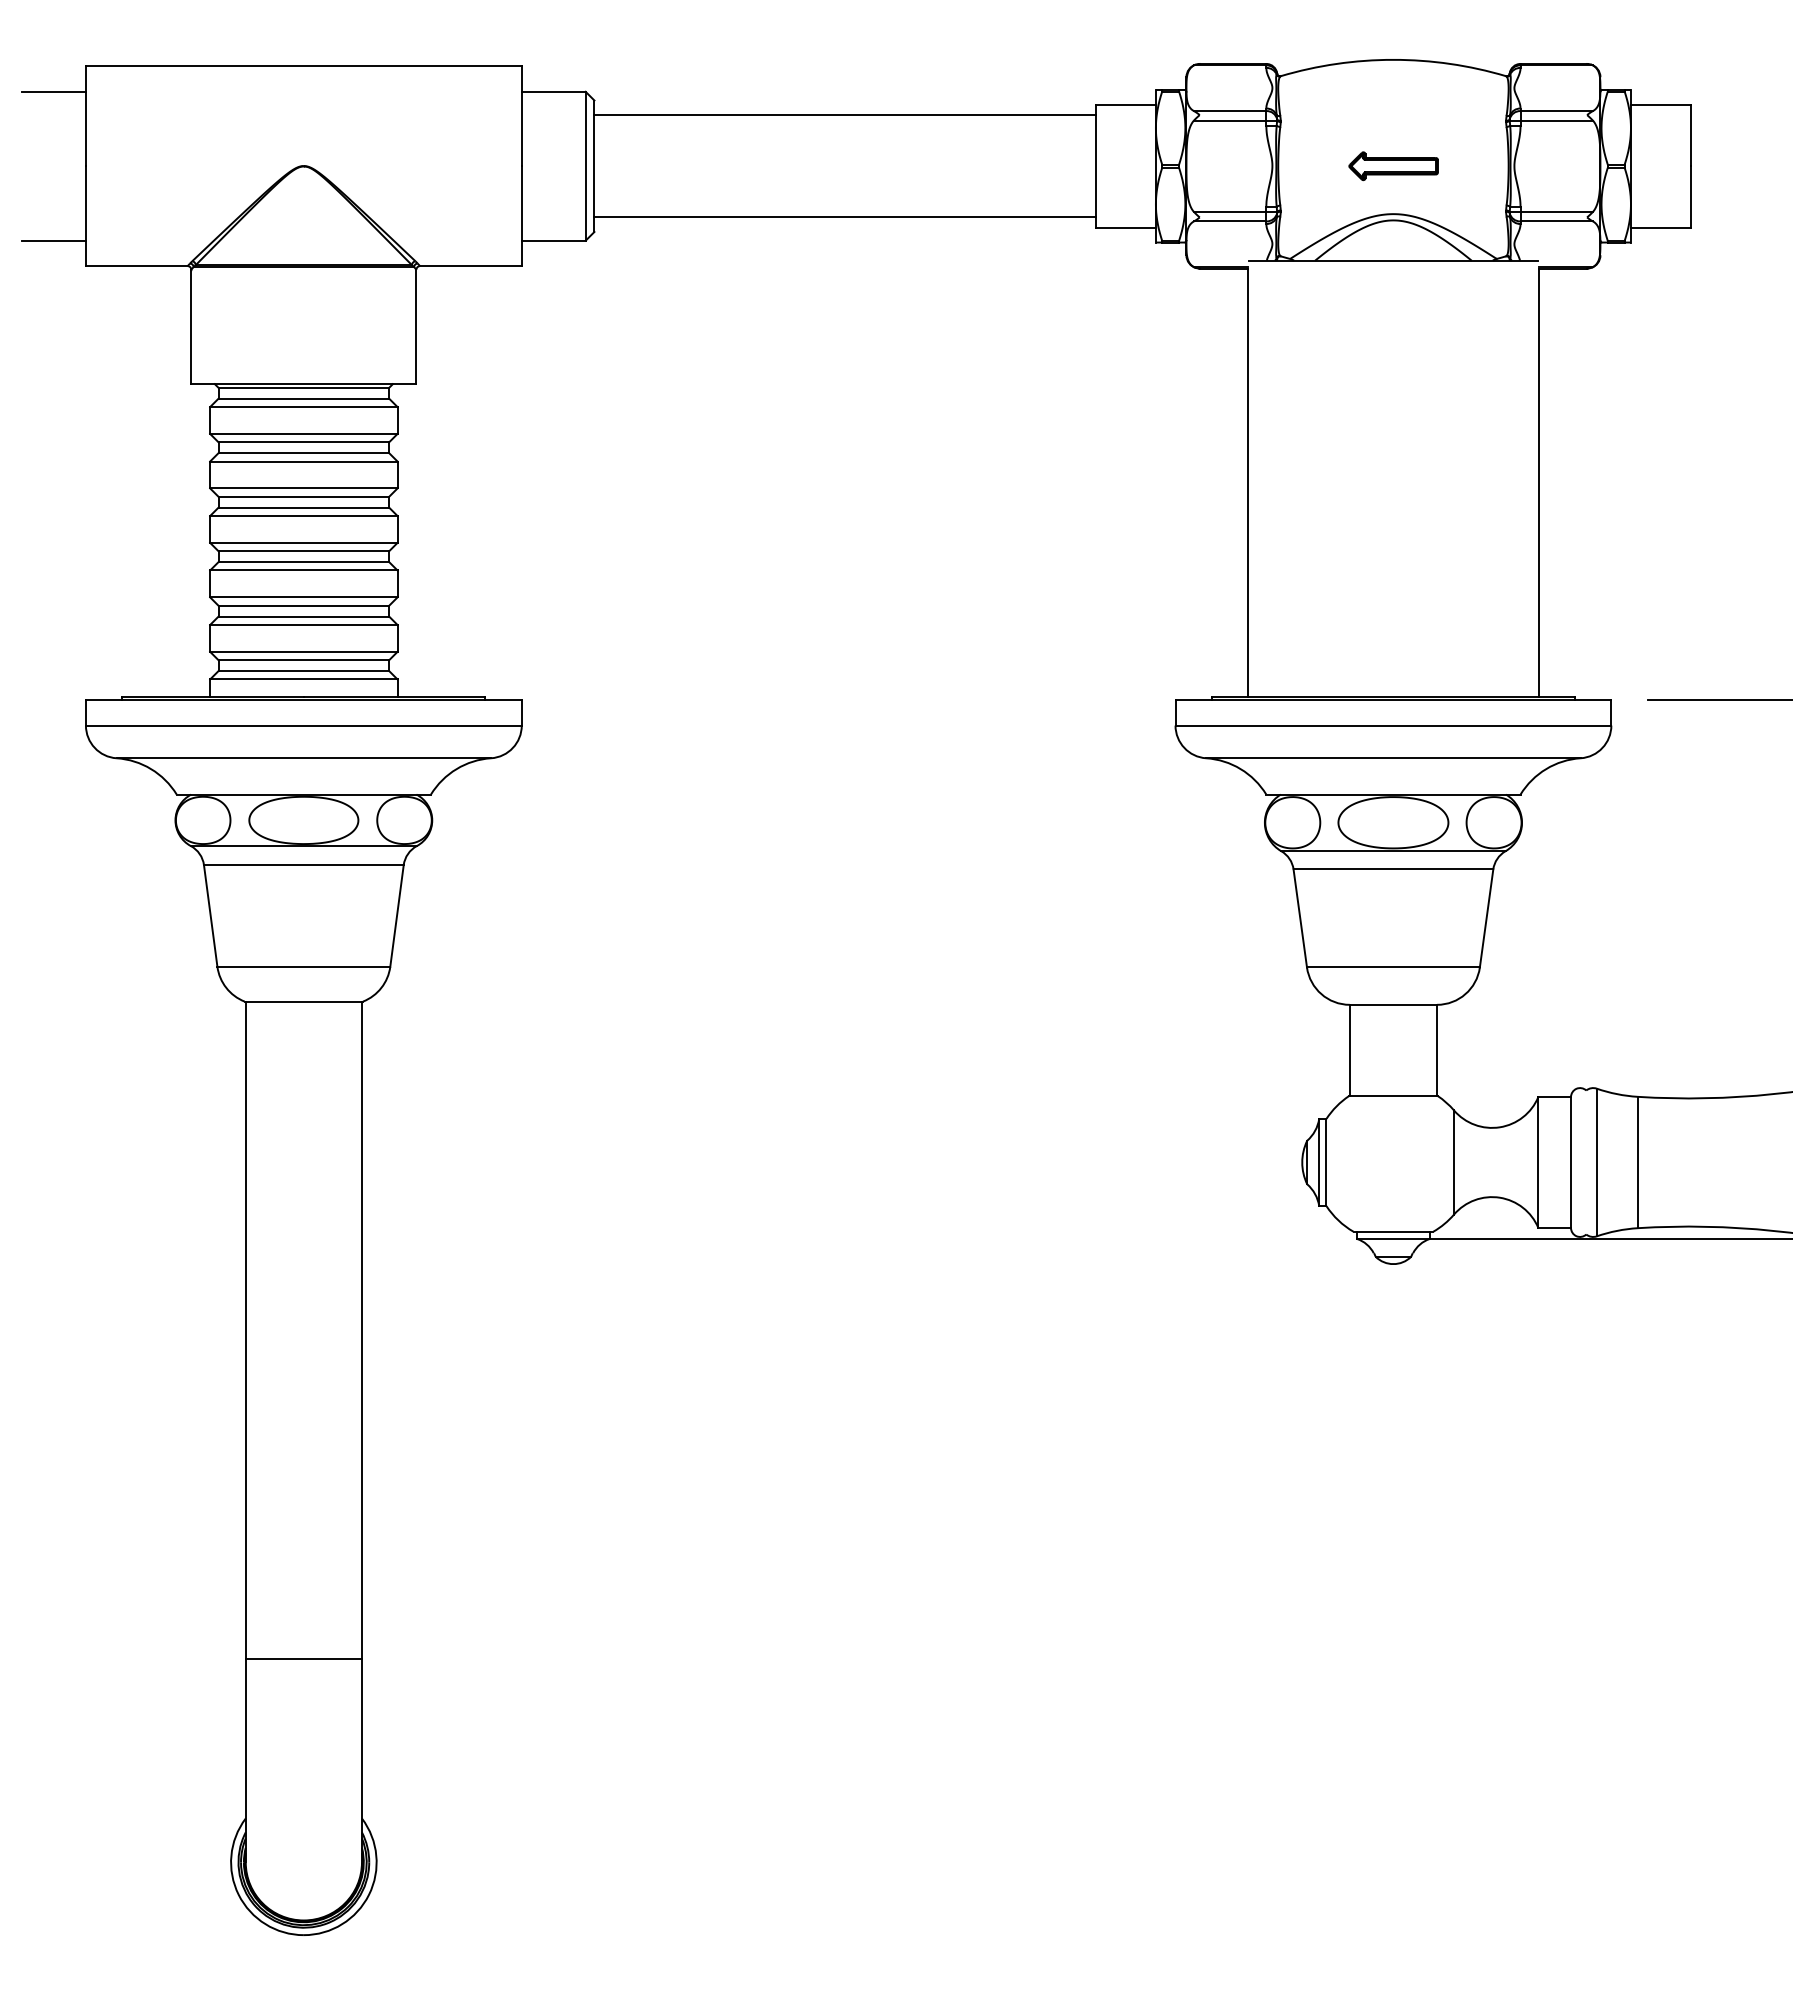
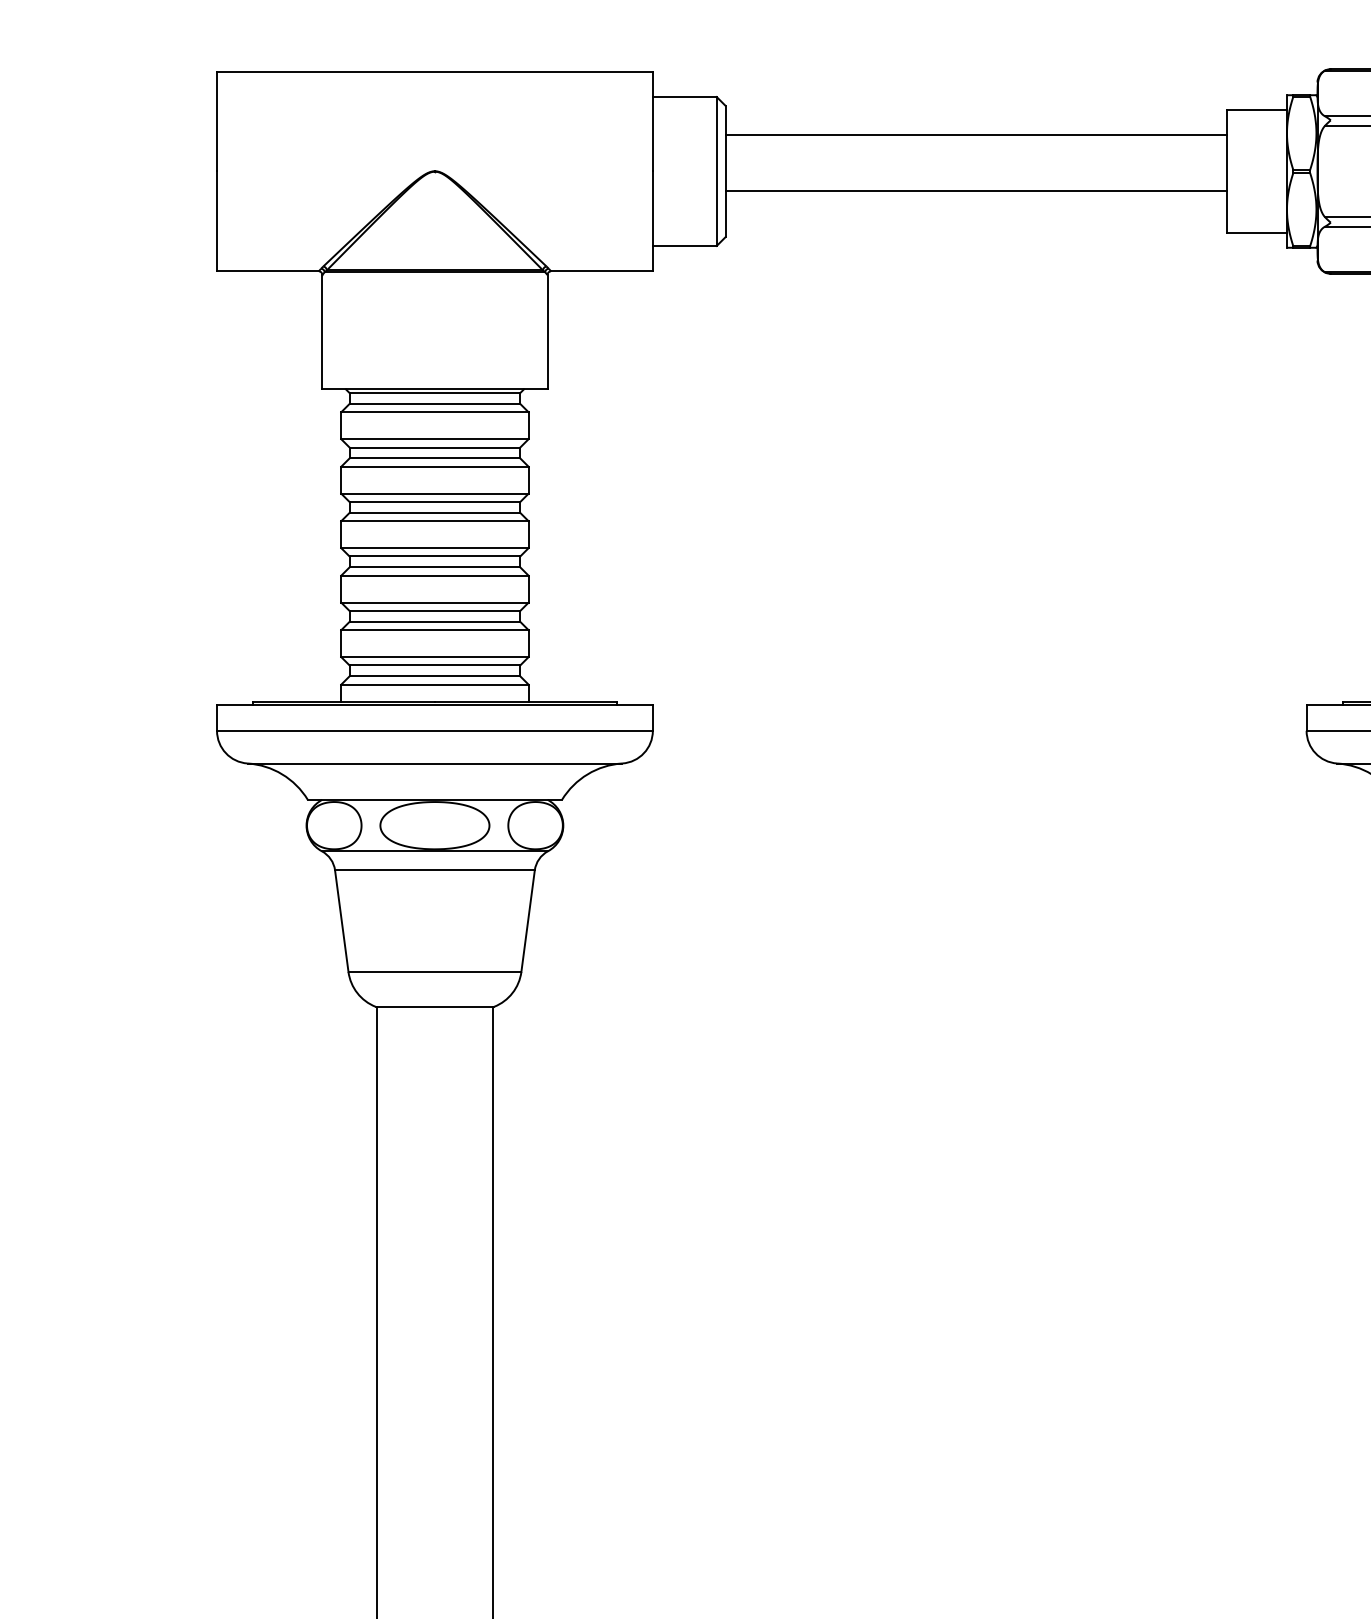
line: (53, 91) -> (184, 96), removed
line: (844, 115) -> (975, 190), moved
line: (844, 217) -> (975, 135), moved
line: (53, 240) -> (184, 245), removed

